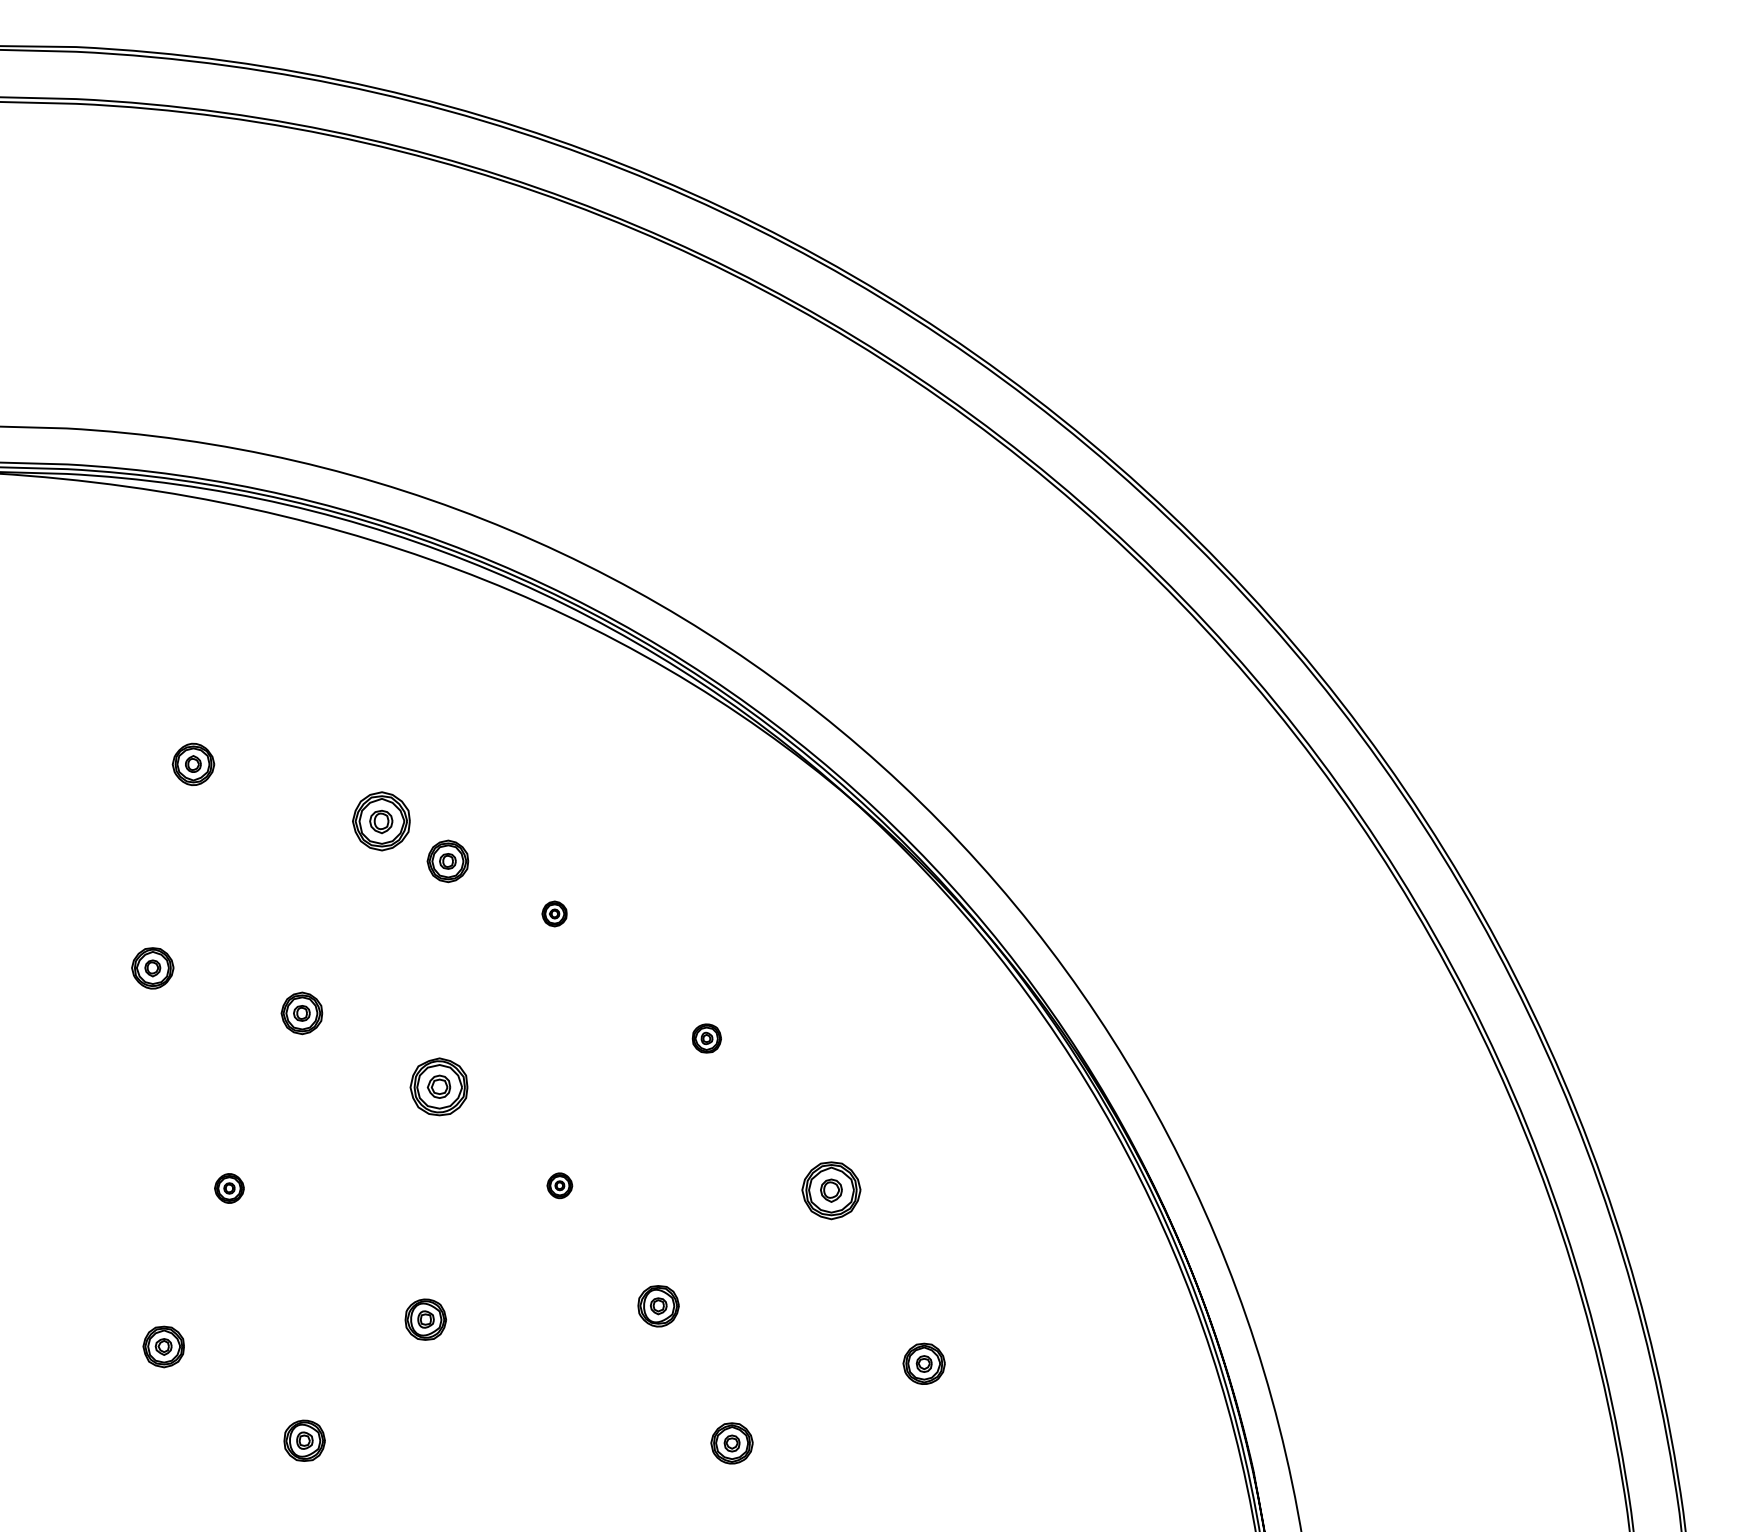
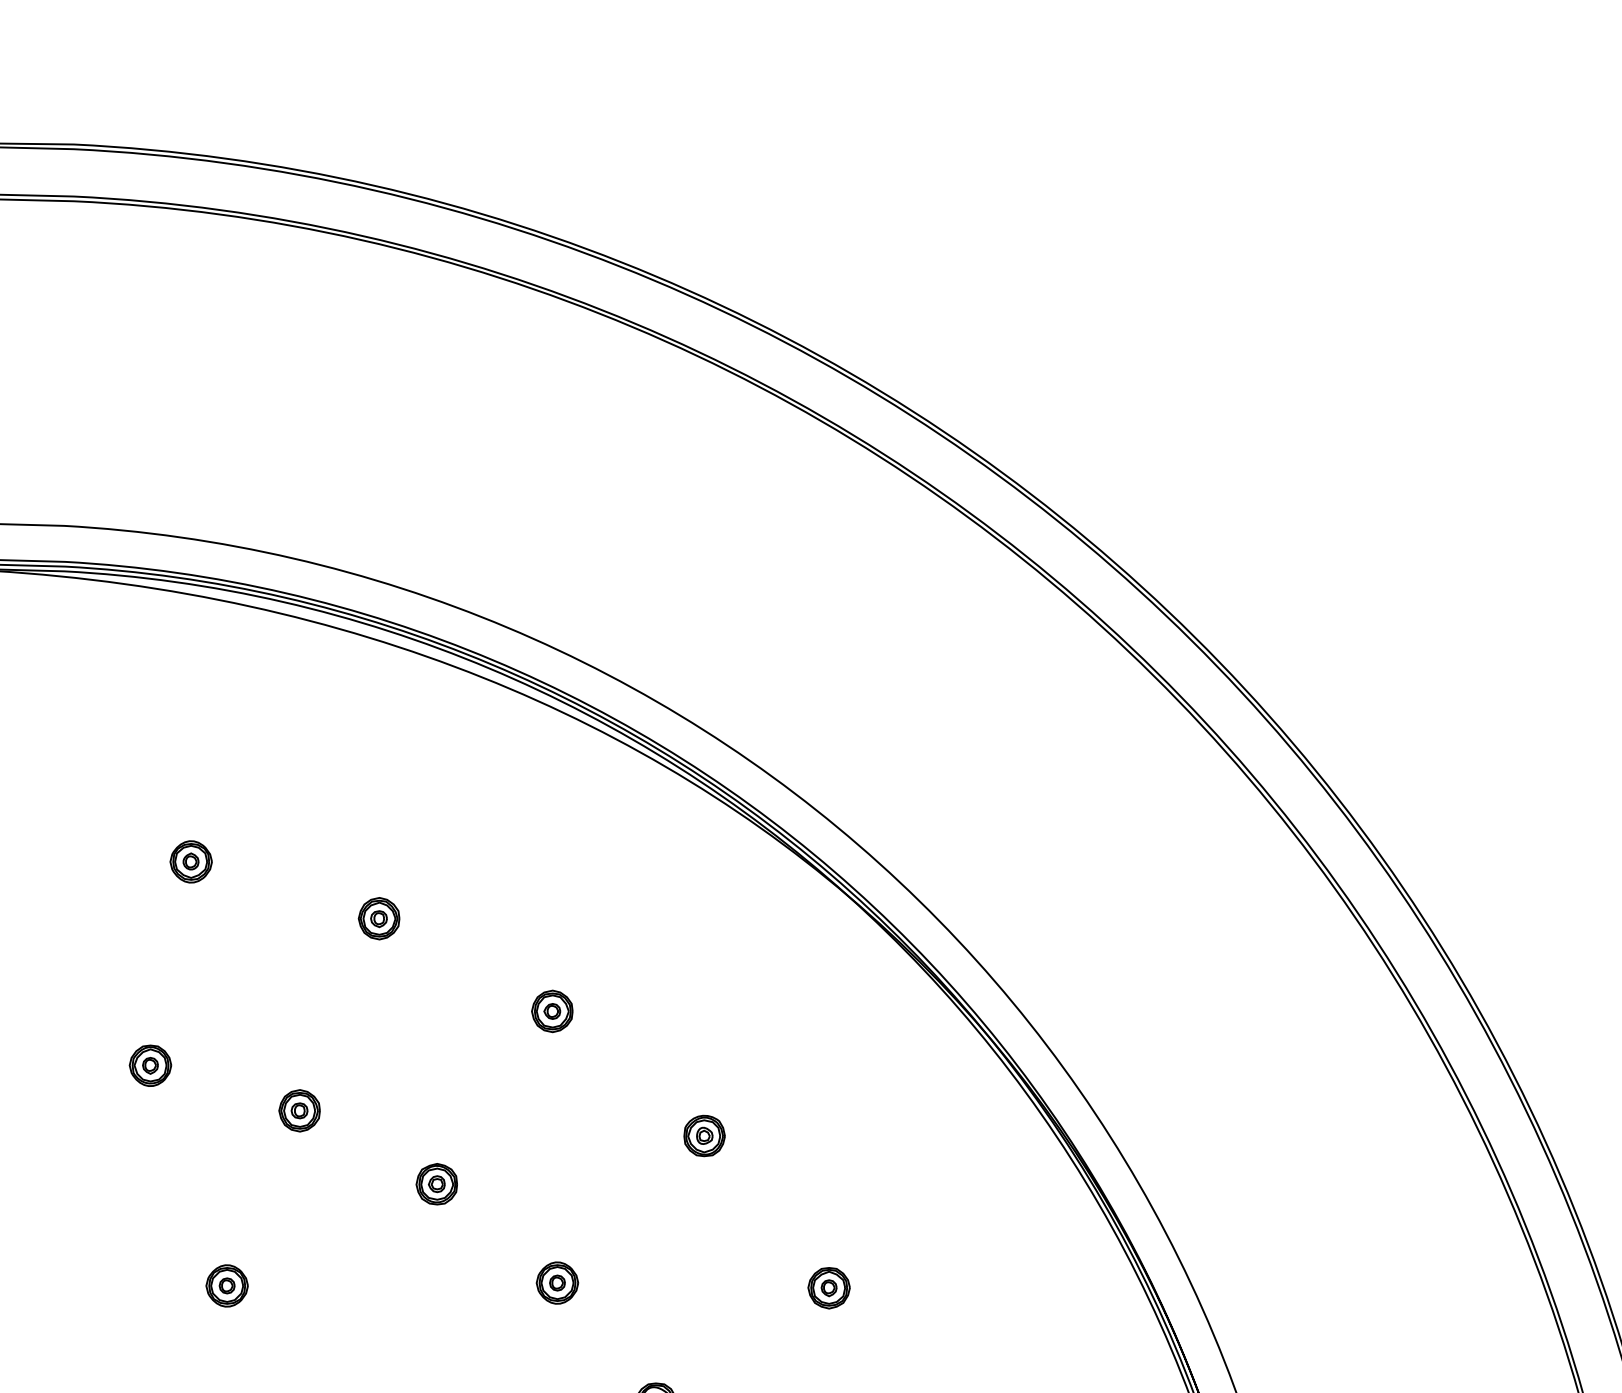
part: (381, 820) -> (379, 917), size x0.71
part: (447, 861) -> (445, 958), removed
part: (554, 913) -> (552, 1010), size x1.67
part: (706, 1038) -> (704, 1135), size x1.43
part: (439, 1086) -> (437, 1183), size x0.71
part: (559, 1185) -> (557, 1282), size x1.67
part: (229, 1188) -> (227, 1285), size x1.43
part: (831, 1190) -> (829, 1287), size x0.71

